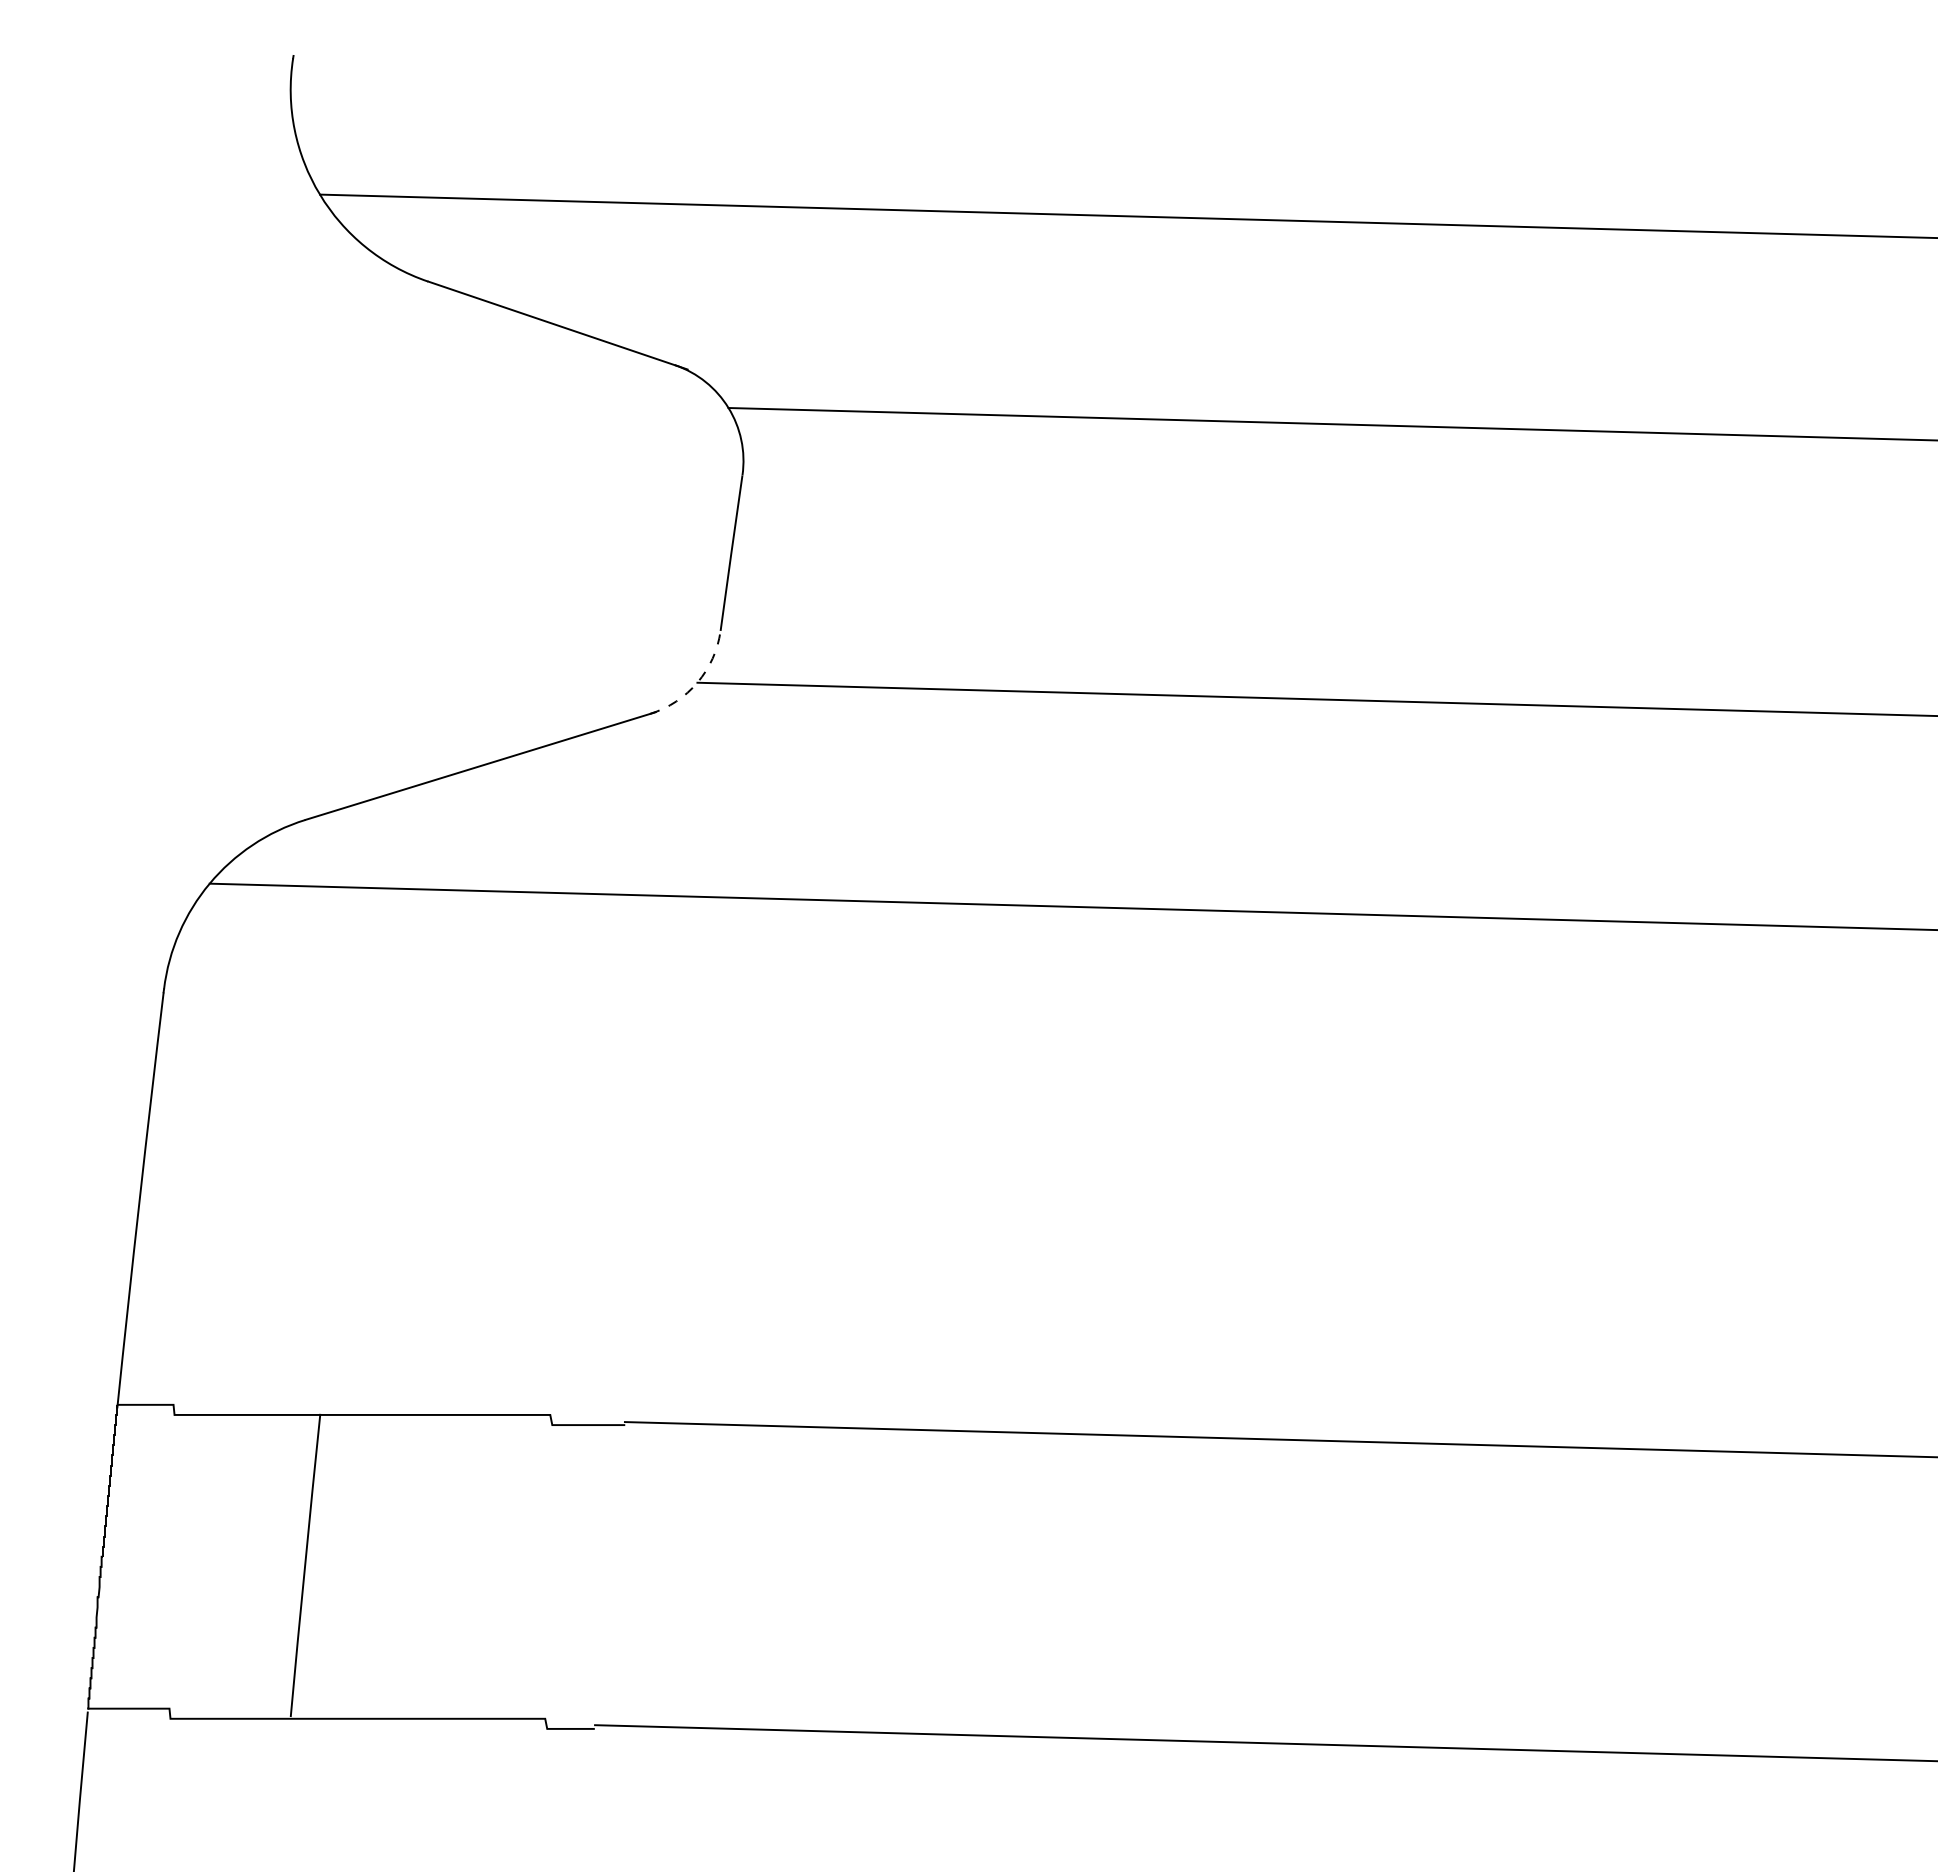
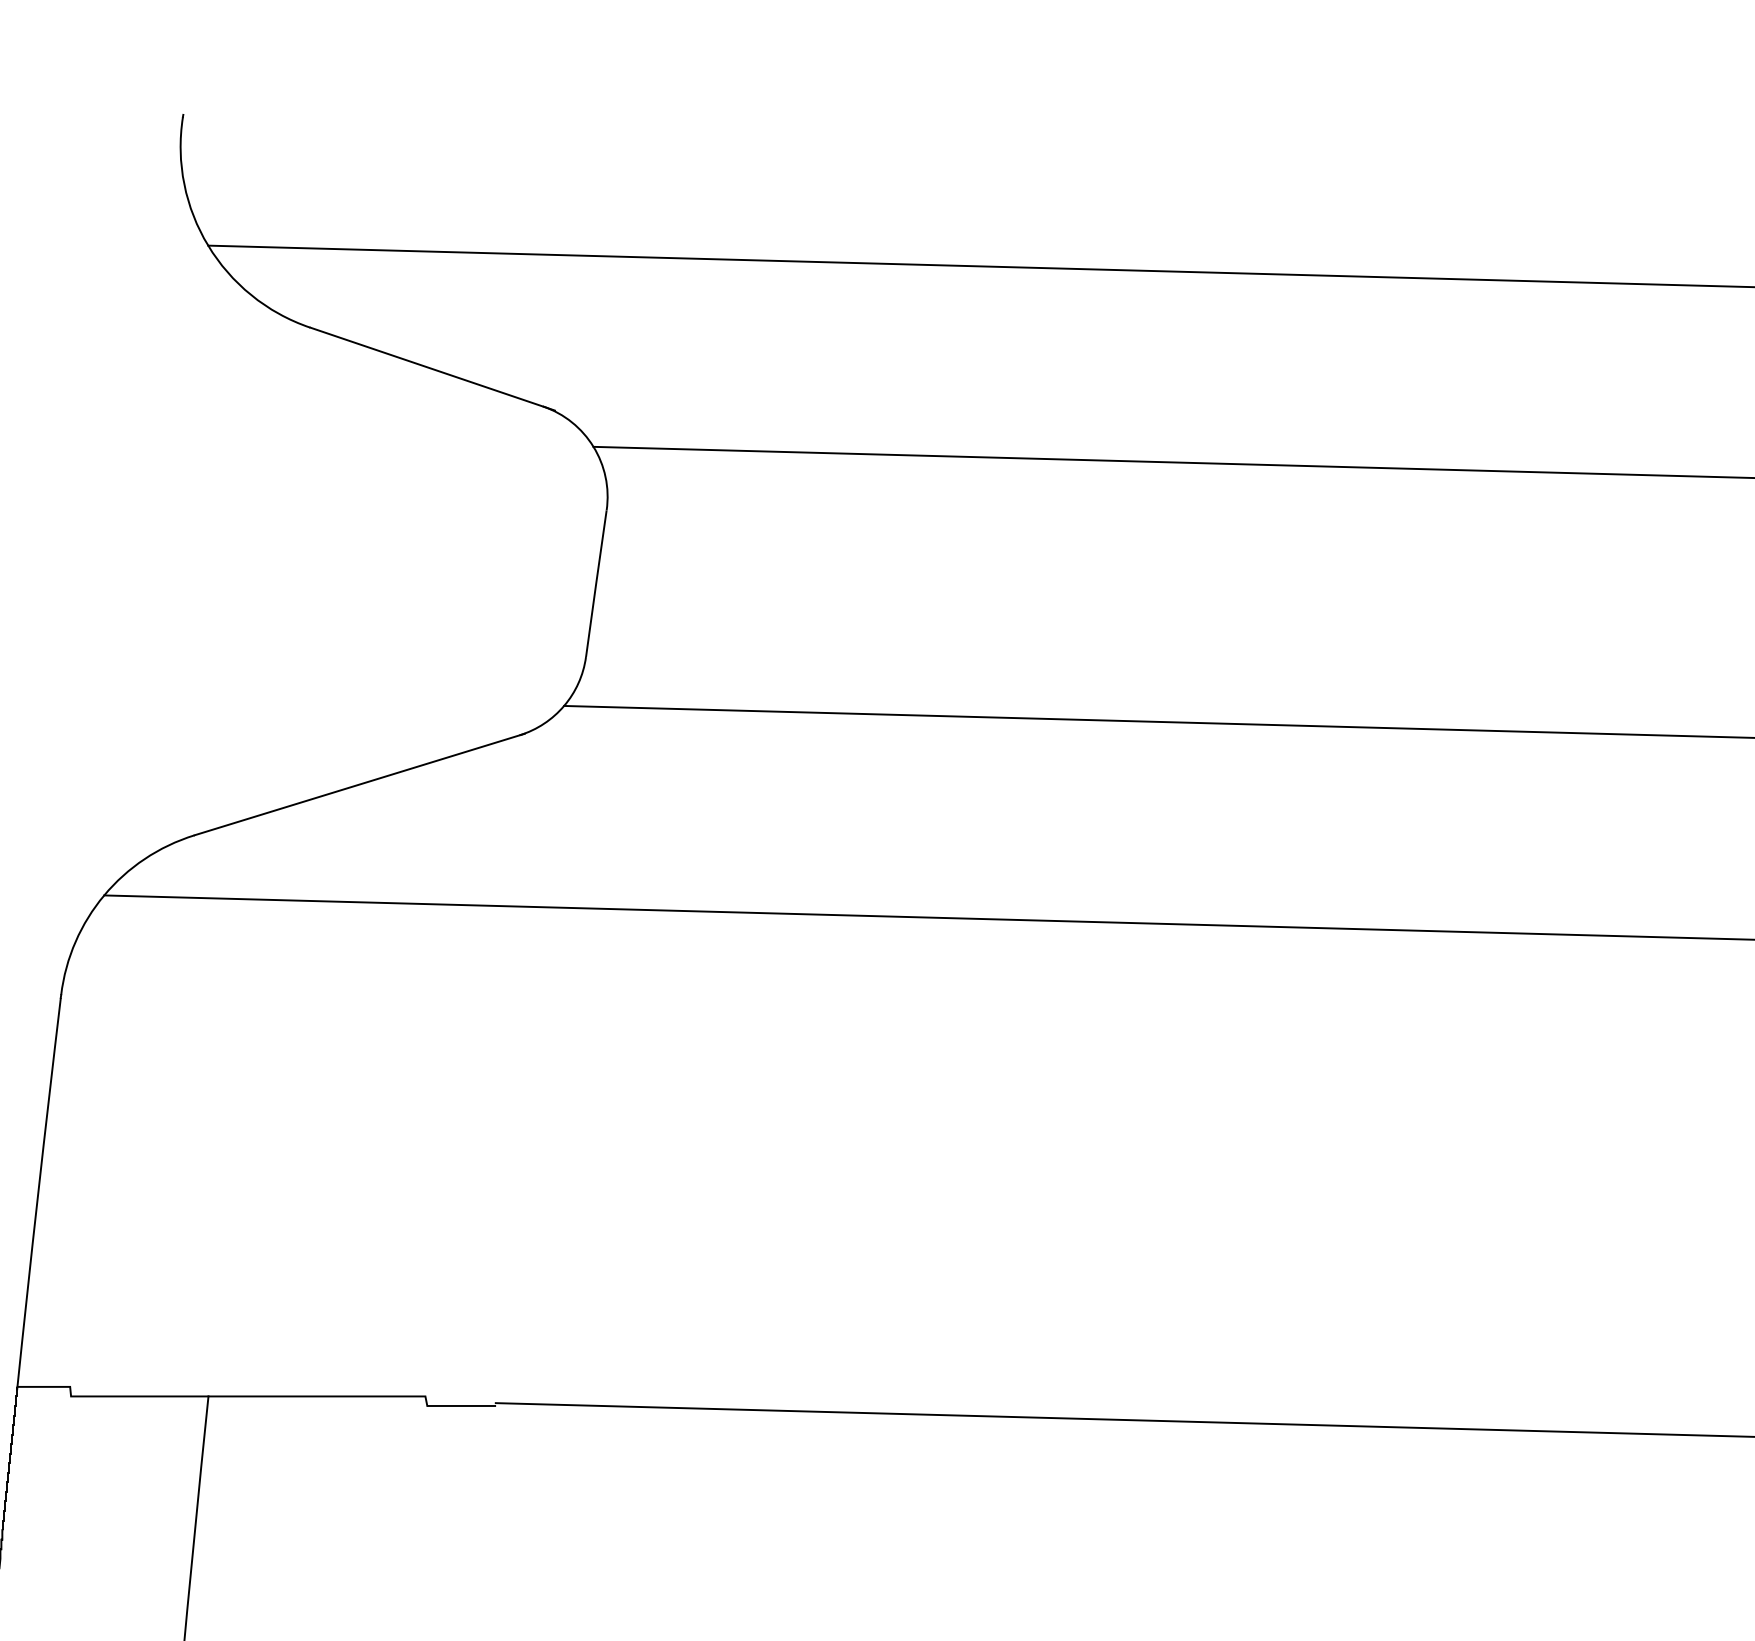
arc: (697, 682) -> (564, 705), dashed -> solid

